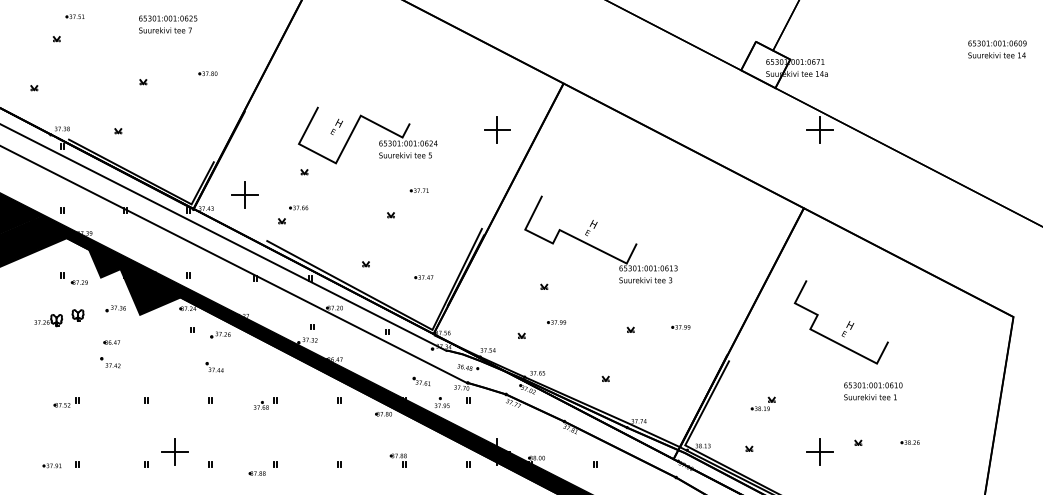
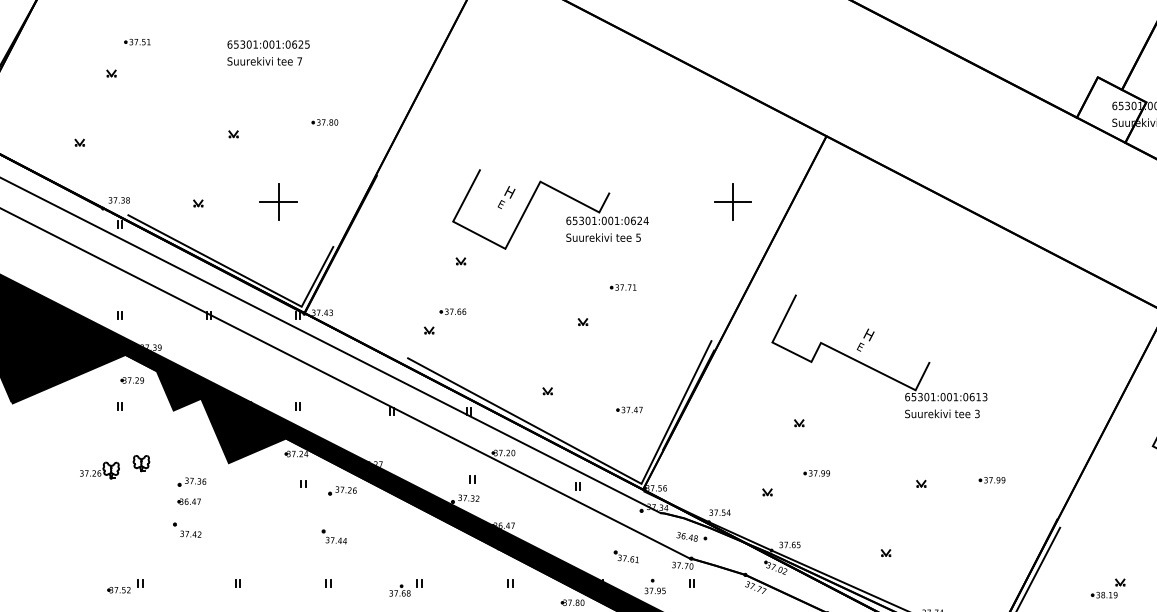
part: (244, 194) -> (277, 201), moved
part: (78, 282) -> (130, 380), moved
part: (115, 308) -> (191, 481), moved

